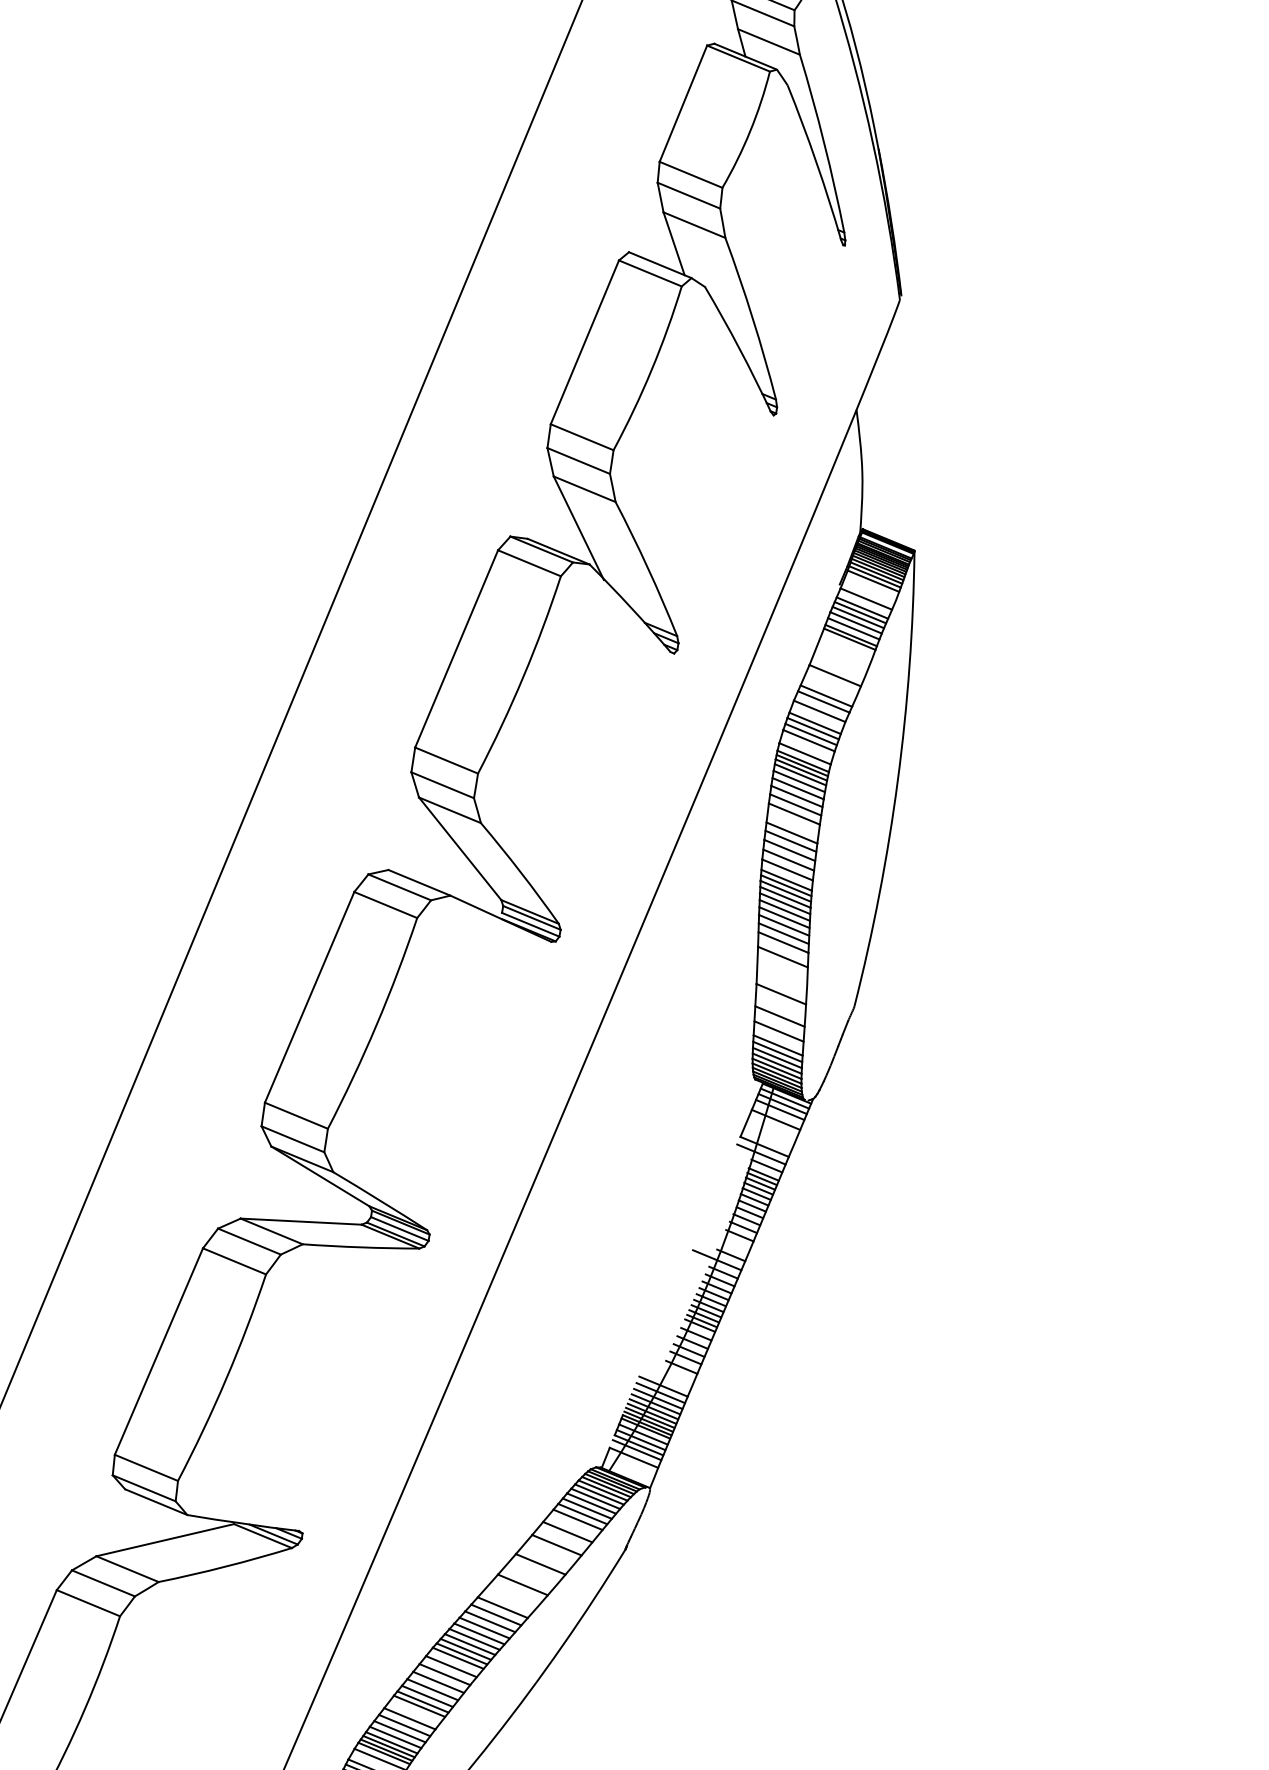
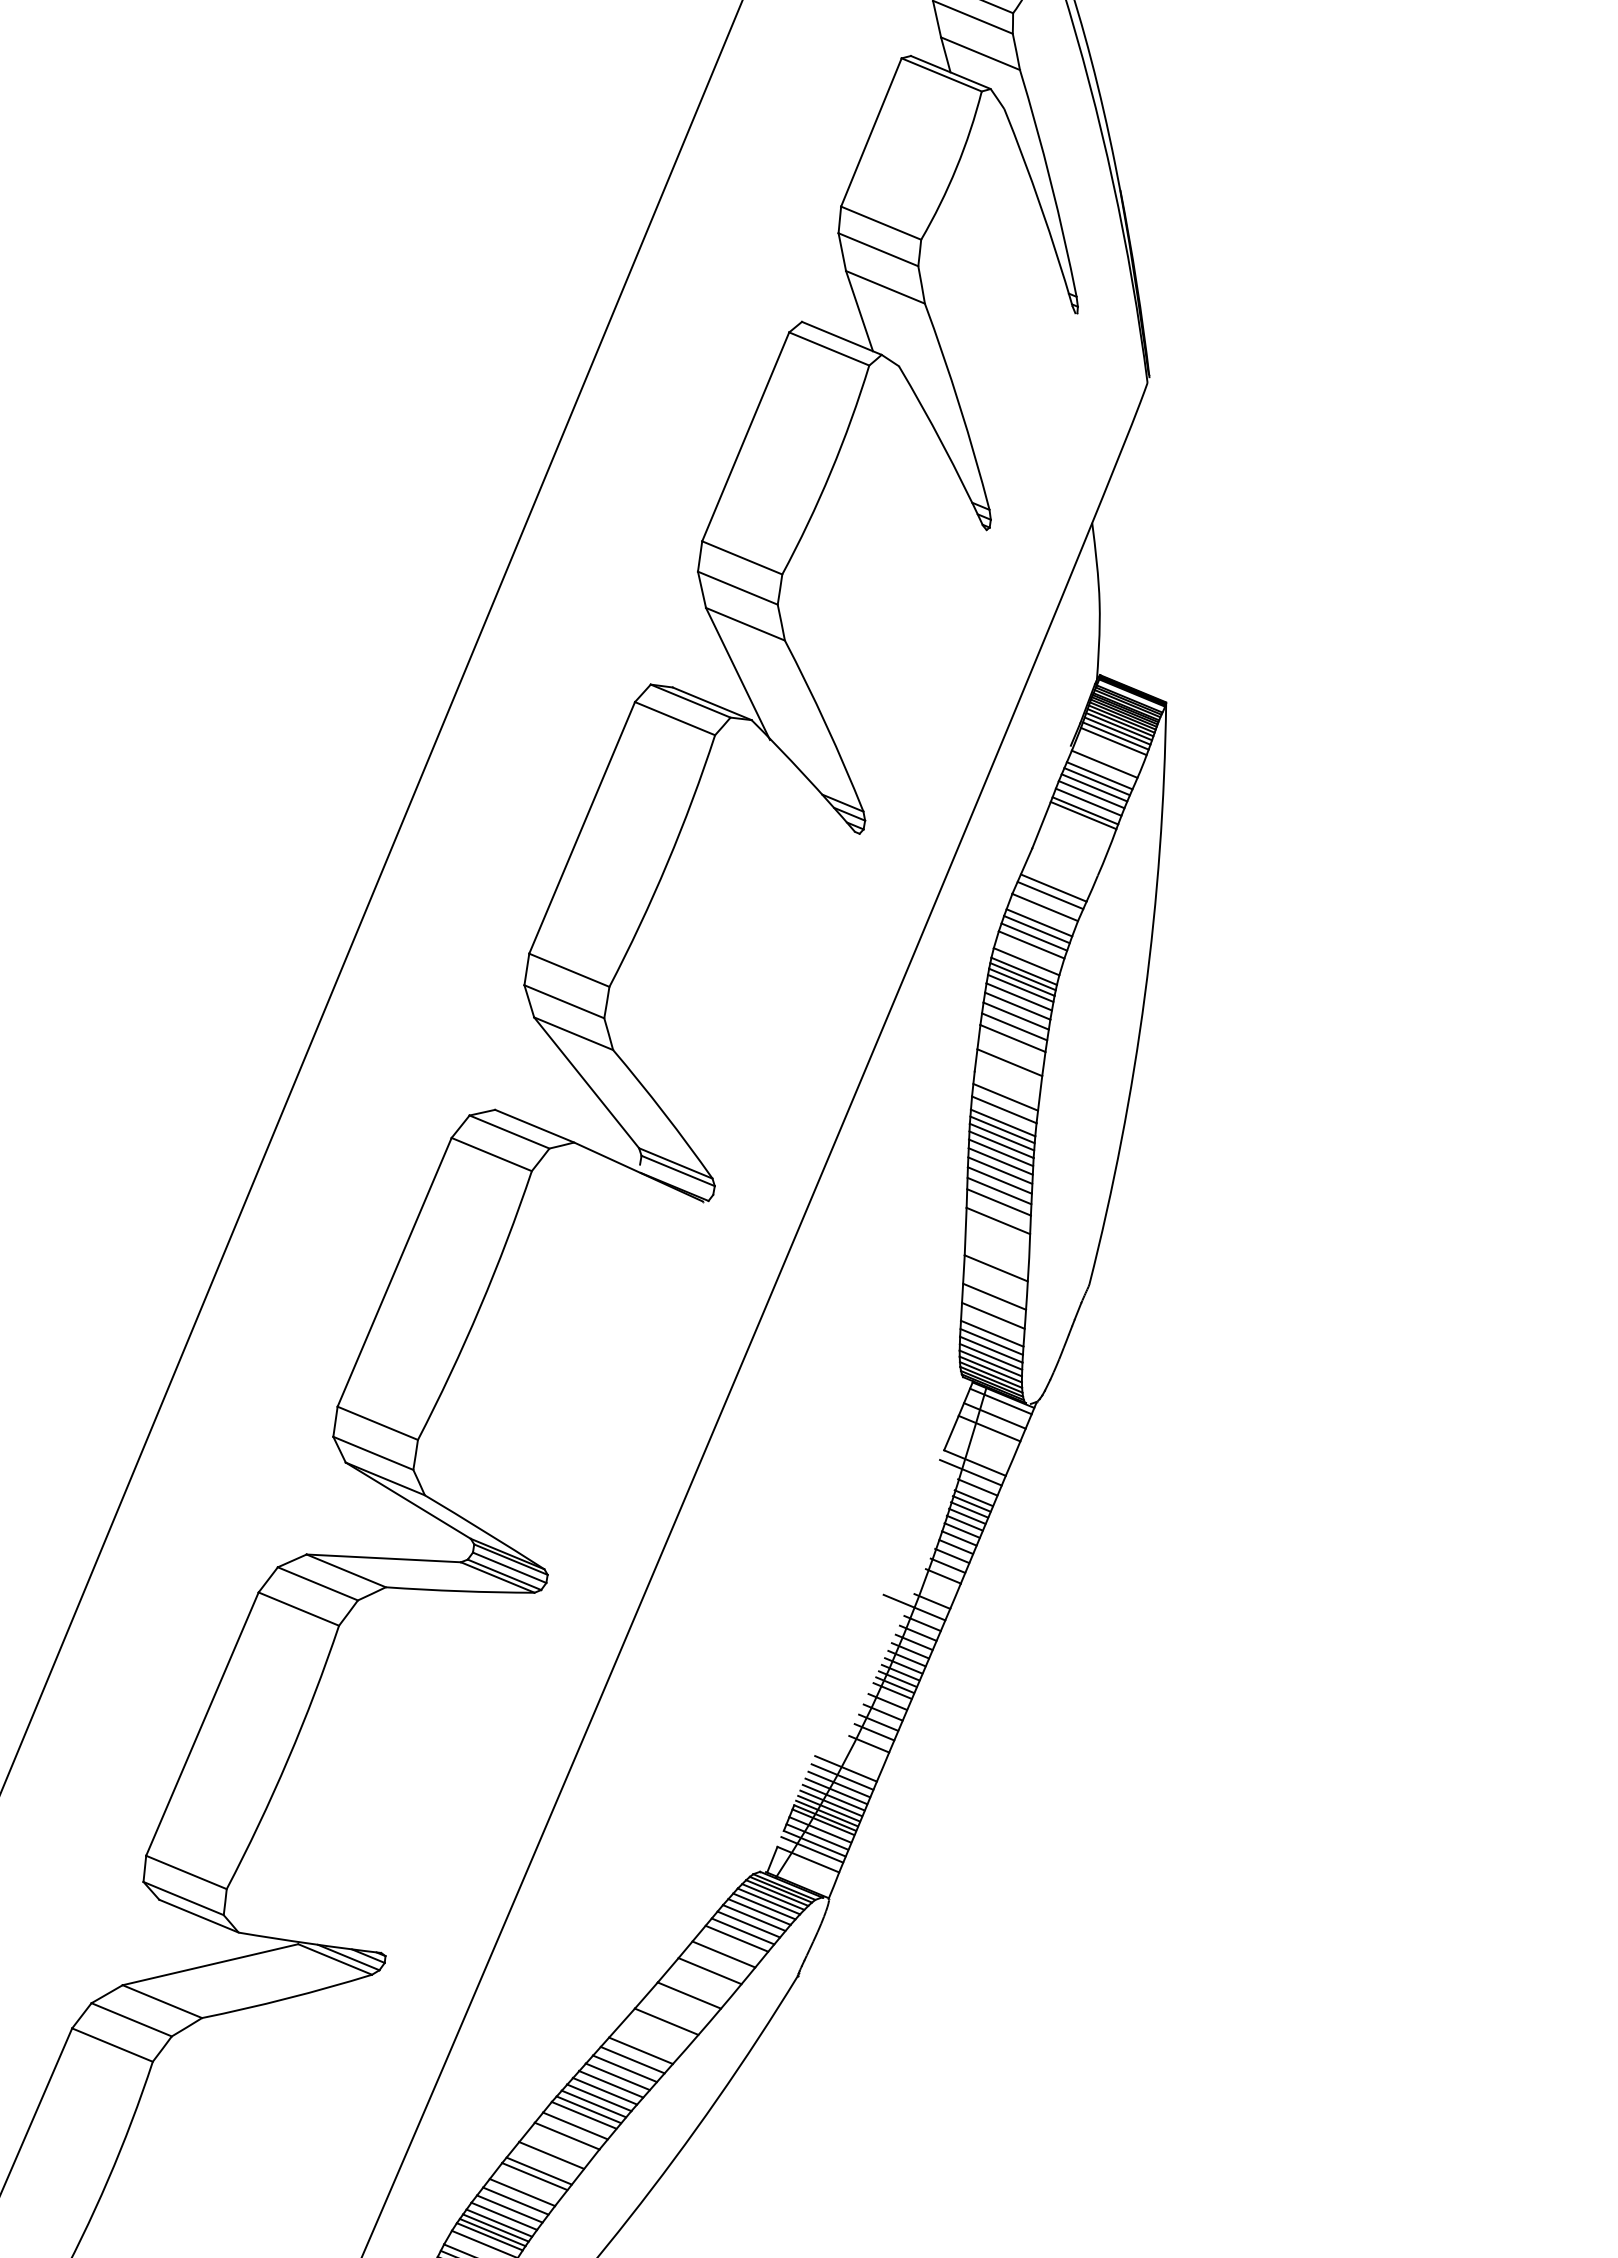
line: (834, 675) -> (1064, 861), removed
line: (790, 840) -> (1008, 1072), removed
line: (789, 850) -> (1006, 1084), removed
line: (530, 924) -> (676, 1179), removed
line: (782, 1104) -> (997, 1408), removed
line: (438, 1681) -> (558, 2145), removed
line: (427, 1696) -> (544, 2163), removed

